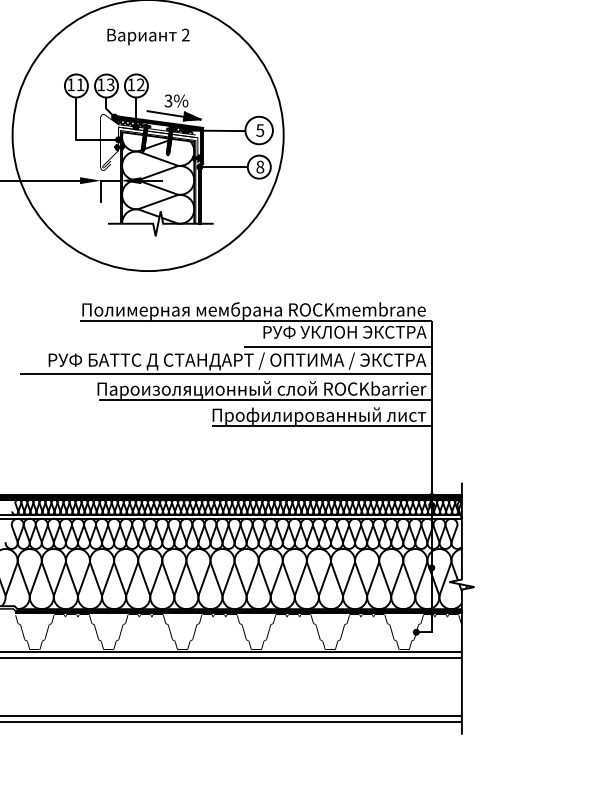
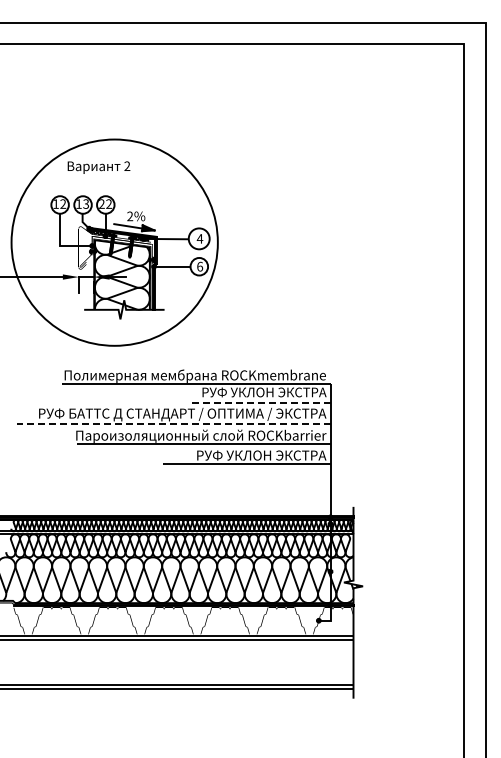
text: (147, 36) -> (98, 167), moved
text: (80, 84) -> (63, 203), 11 -> 12
text: (130, 84) -> (101, 203), 12 -> 22
text: (168, 101) -> (130, 216), 3%%% -> 2%%%
text: (259, 130) -> (199, 238), 5 -> 4
text: (260, 166) -> (200, 266), 8 -> 6
line: (337, 346) -> (258, 403), solid -> dashed
line: (225, 373) -> (173, 423), solid -> dashed
text: (318, 415) -> (244, 455), Профилированный лист -> РУФ УКЛОН ЭКСТРА

